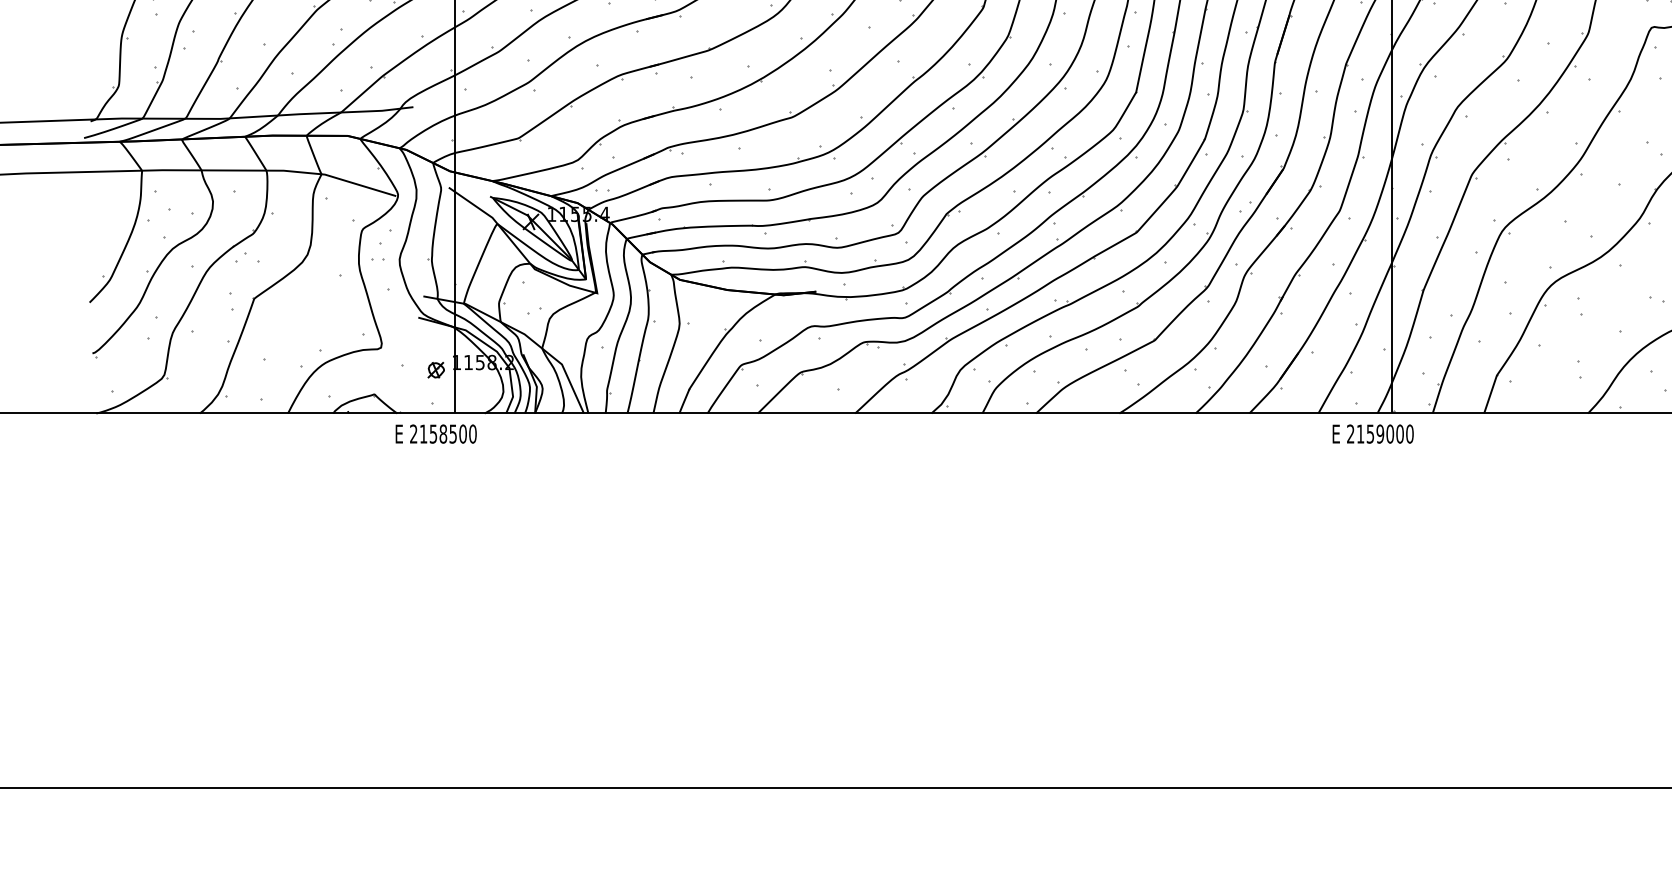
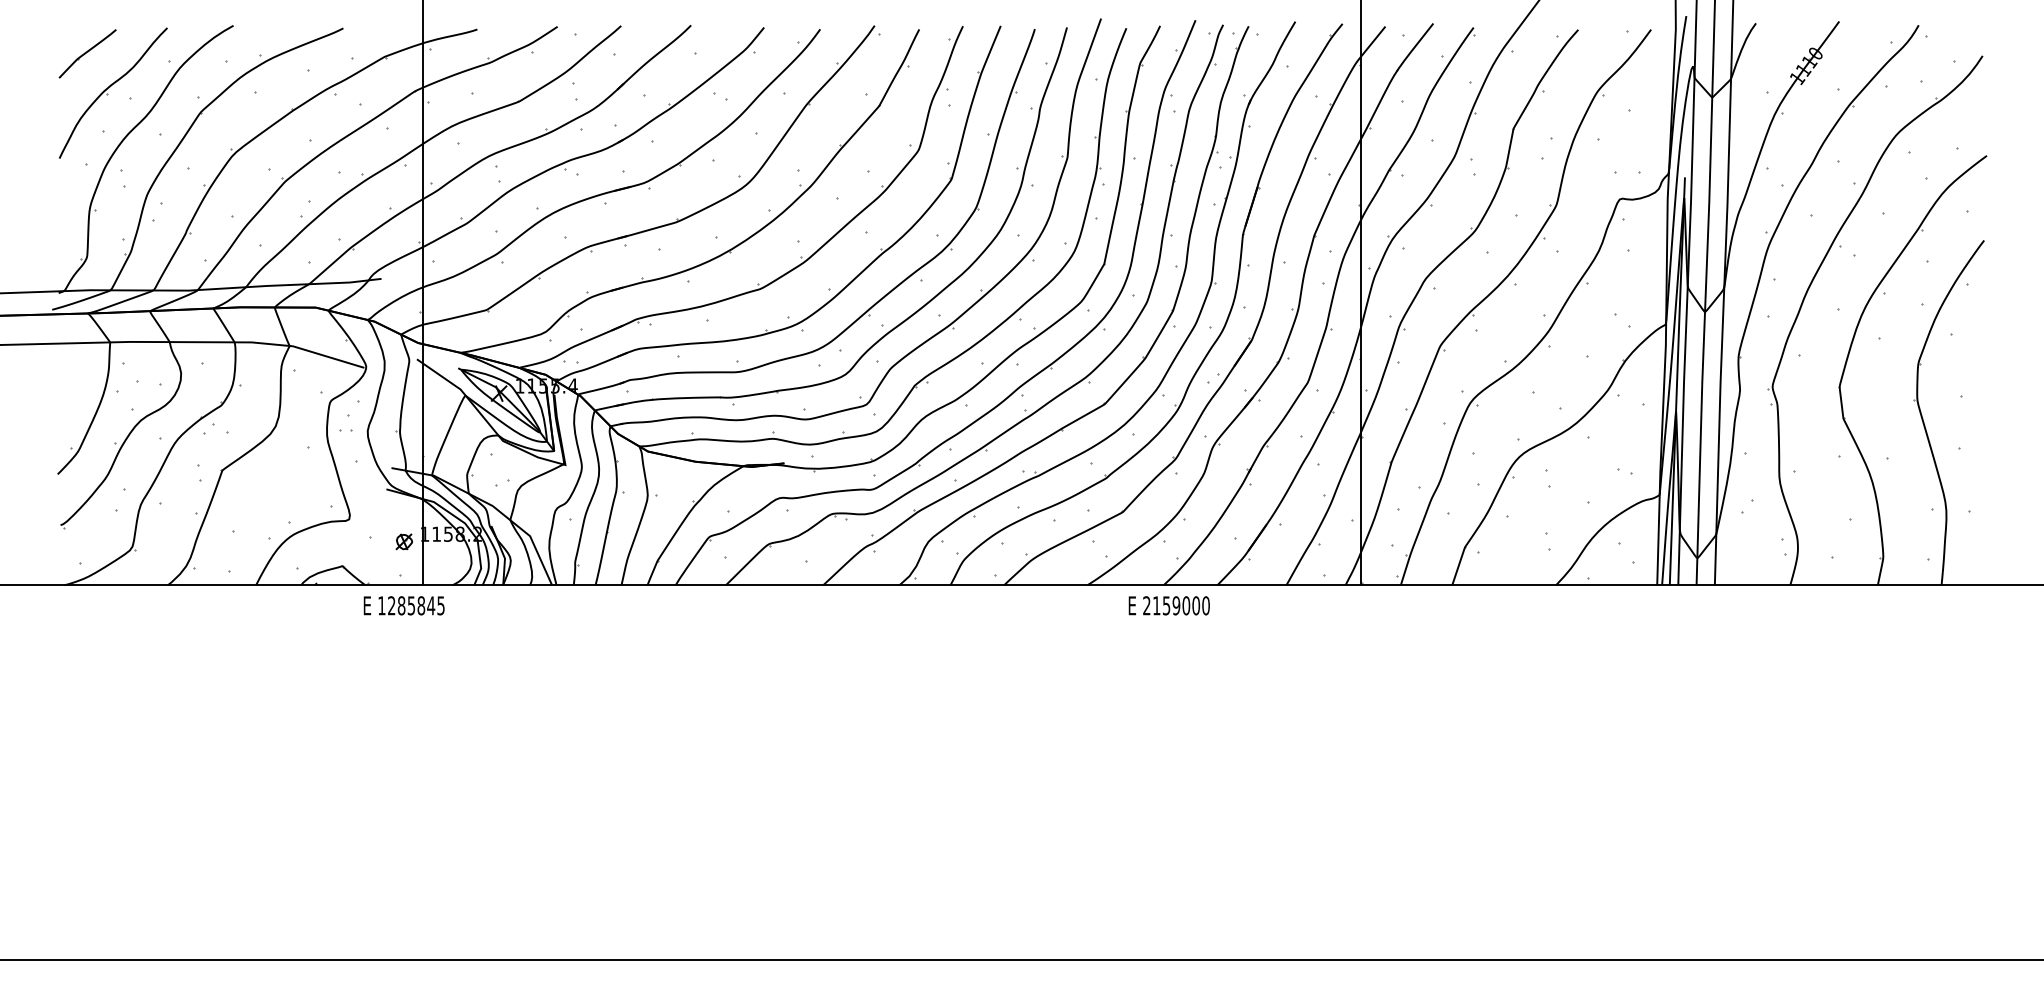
text: (443, 433) -> (411, 605), 2158500 -> 1285845
text: (1372, 433) -> (1168, 605), moved

